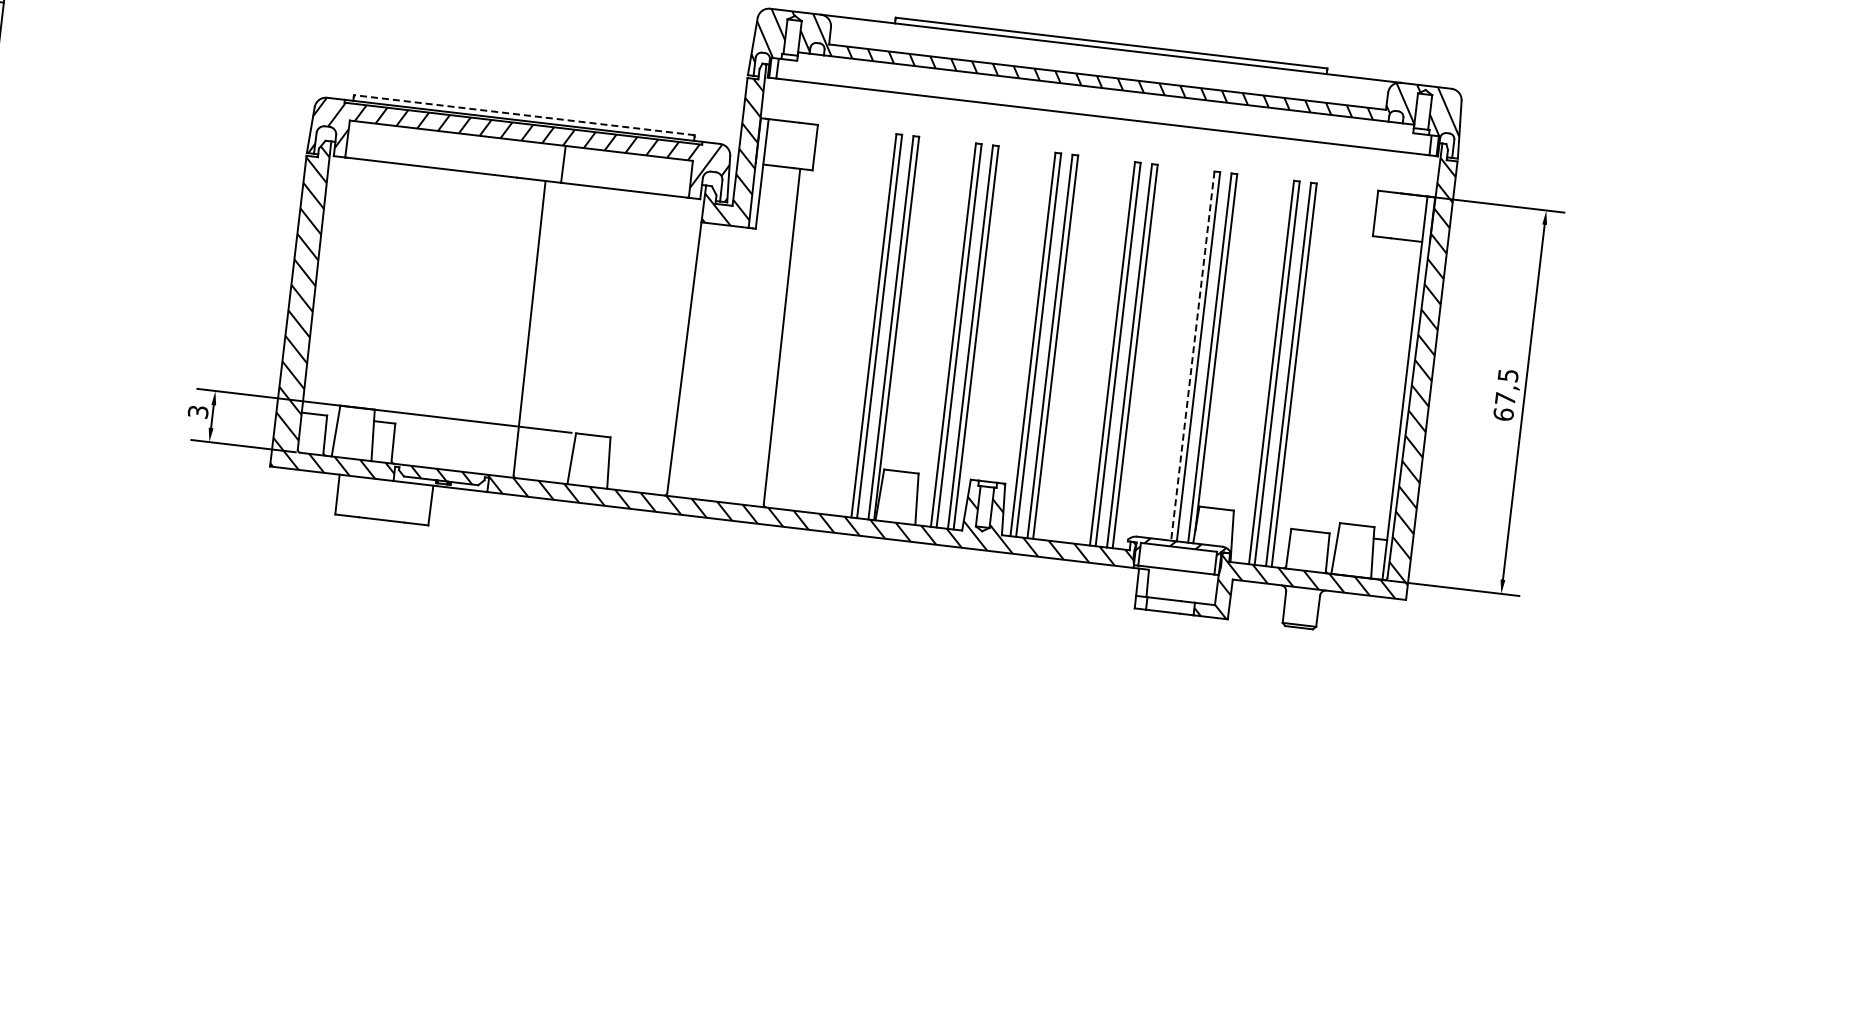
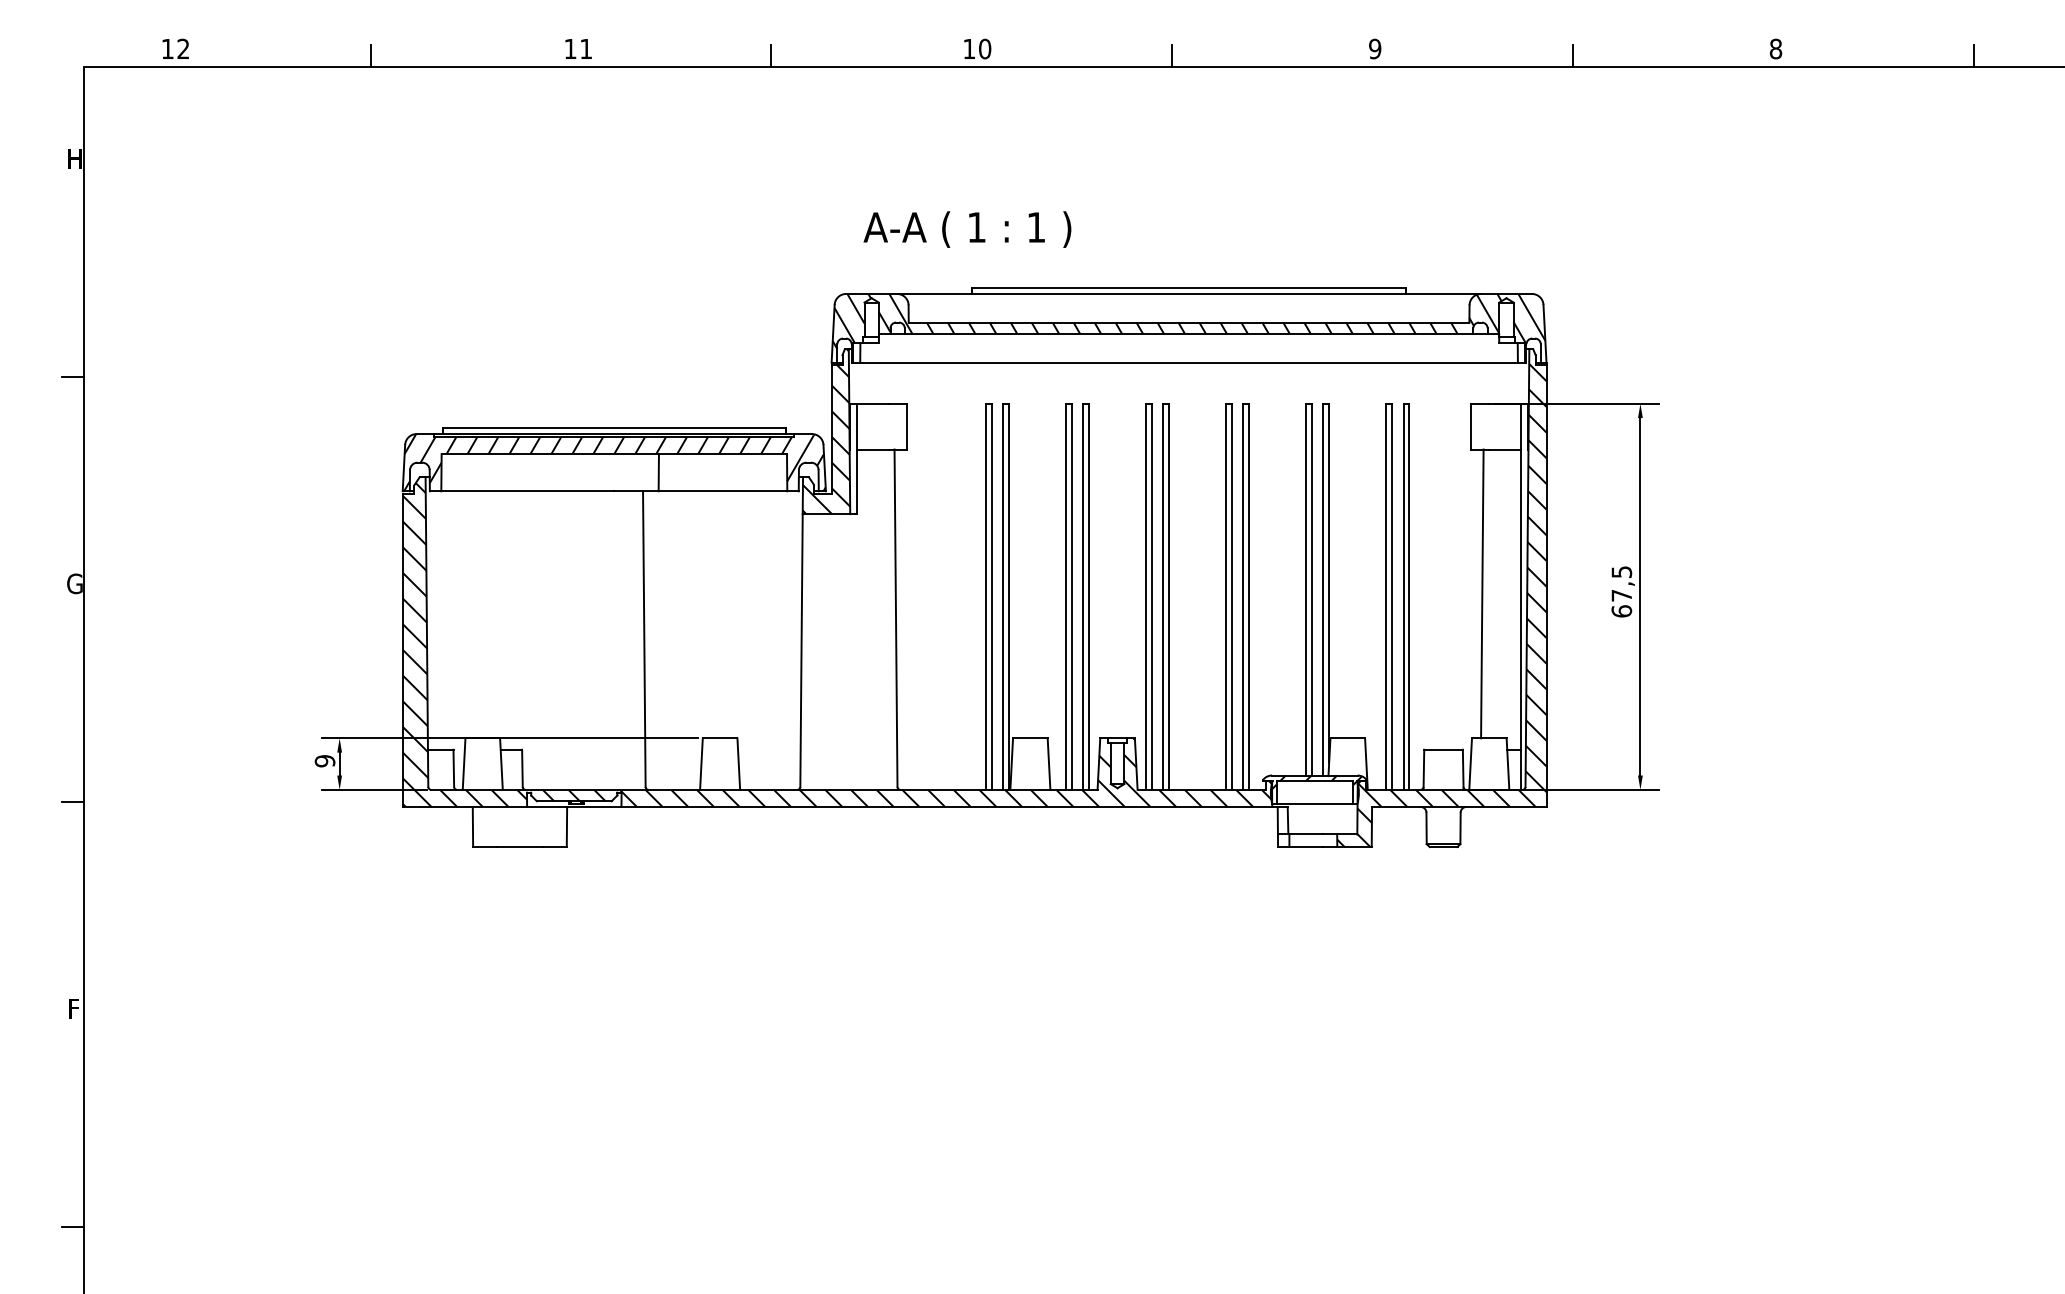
line: (524, 115) -> (614, 428), dashed -> solid
line: (1193, 355) -> (1306, 589), dashed -> solid
line: (1367, 380) -> (1482, 593), added
text: (197, 412) -> (324, 761), 3 -> 9

